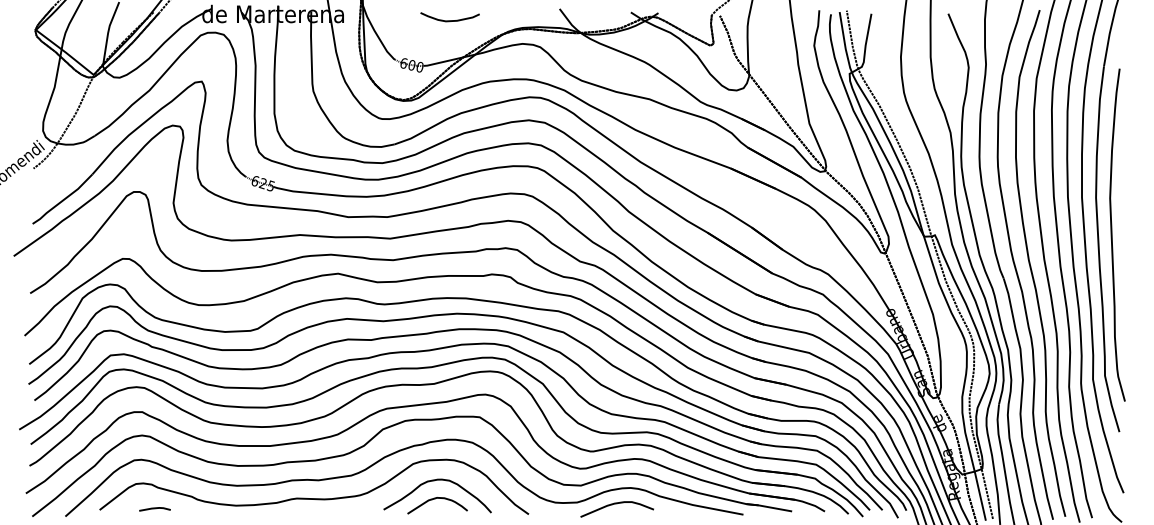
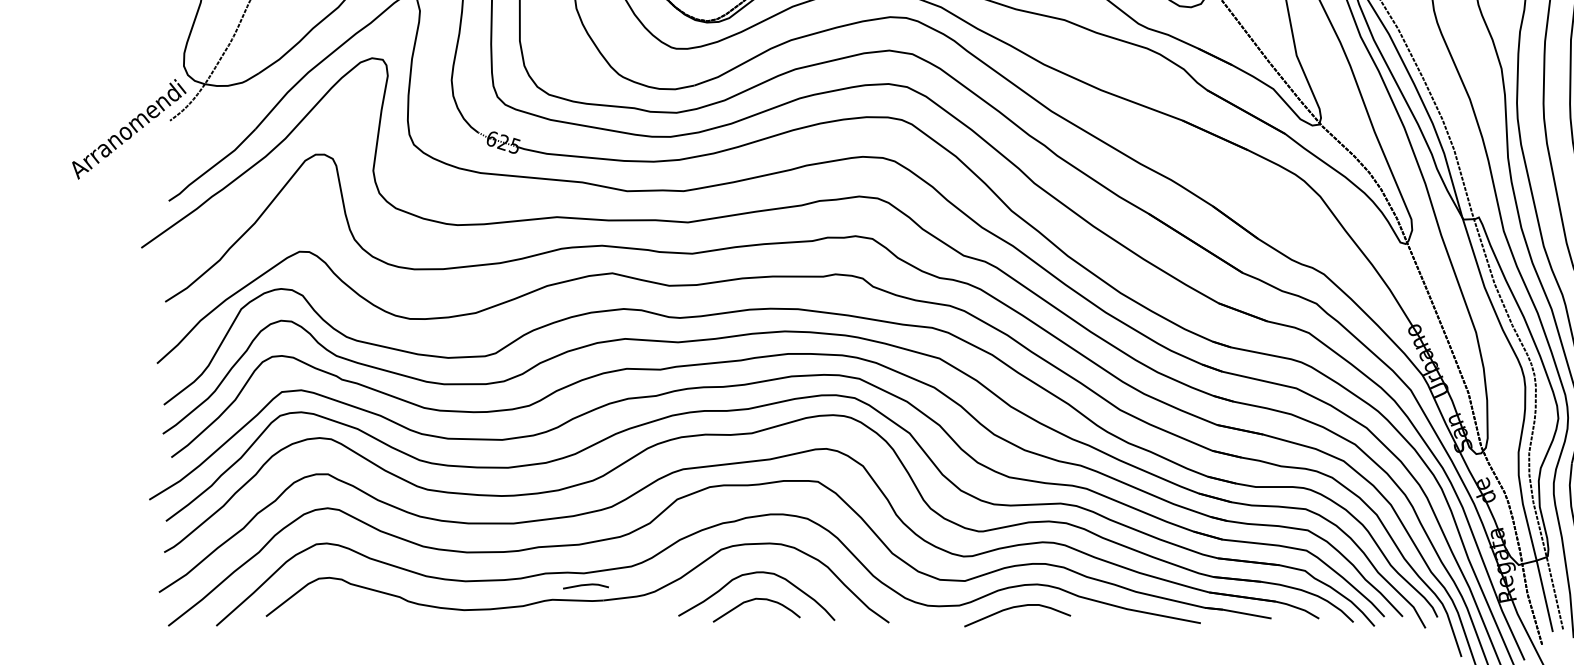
line: (154, 509) -> (585, 586), moved

